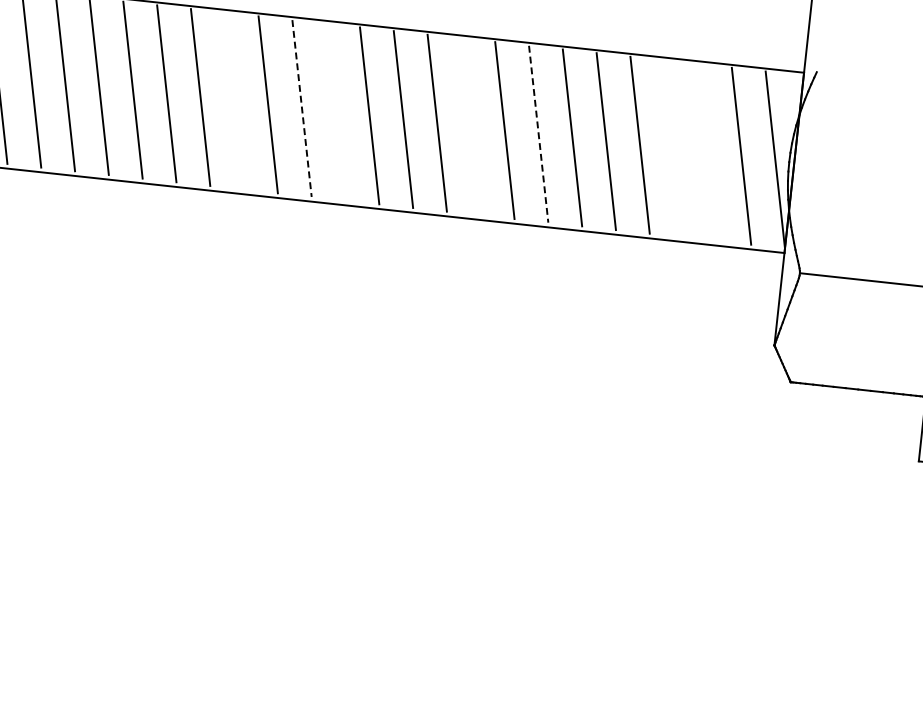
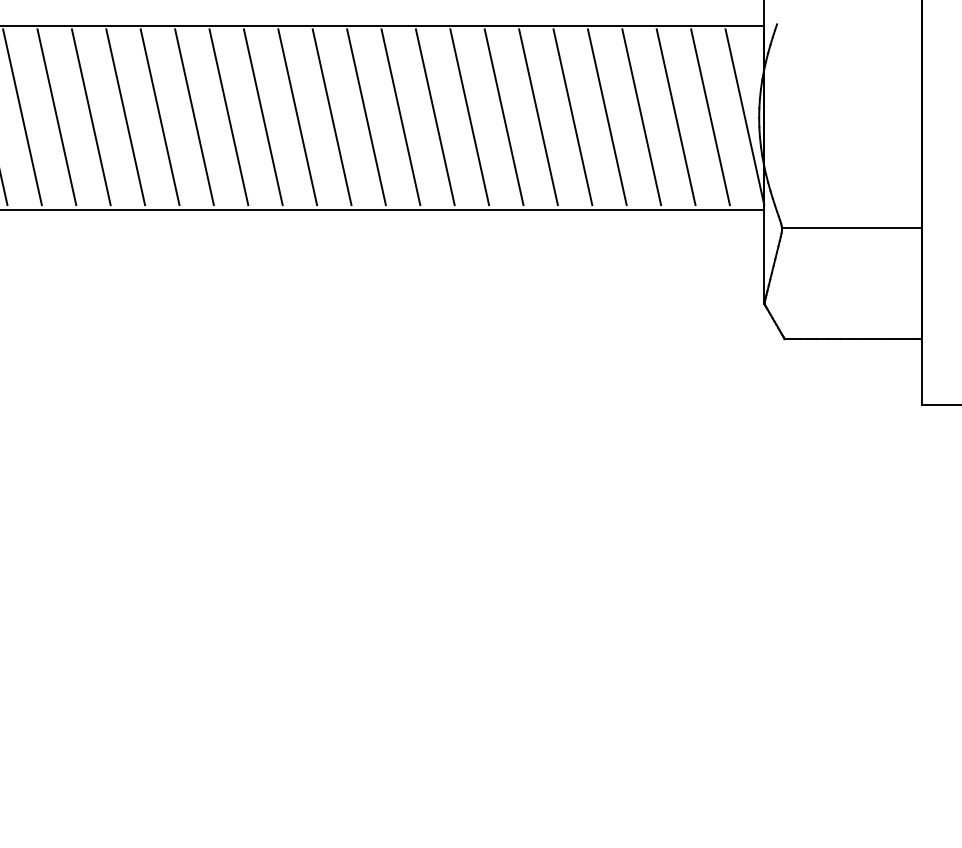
line: (234, 101) -> (194, 117), added
line: (302, 108) -> (263, 117), dashed -> solid
line: (335, 112) -> (297, 117), added
line: (470, 127) -> (434, 117), added
line: (539, 134) -> (504, 117), dashed -> solid
line: (673, 149) -> (641, 117), added
line: (707, 152) -> (675, 117), added

